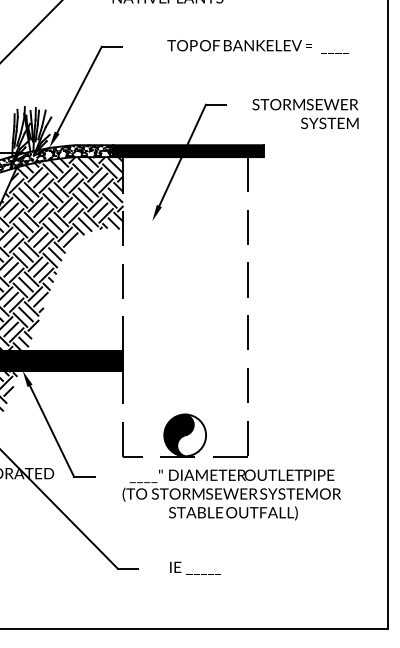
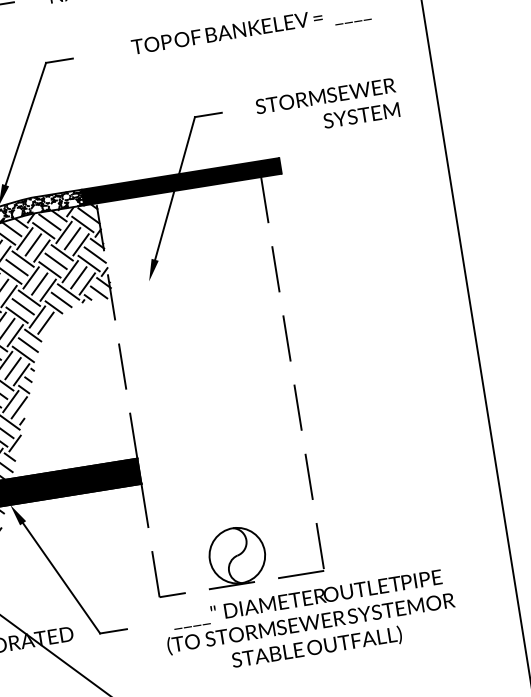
fill: (178, 435) -> (228, 557), removed

